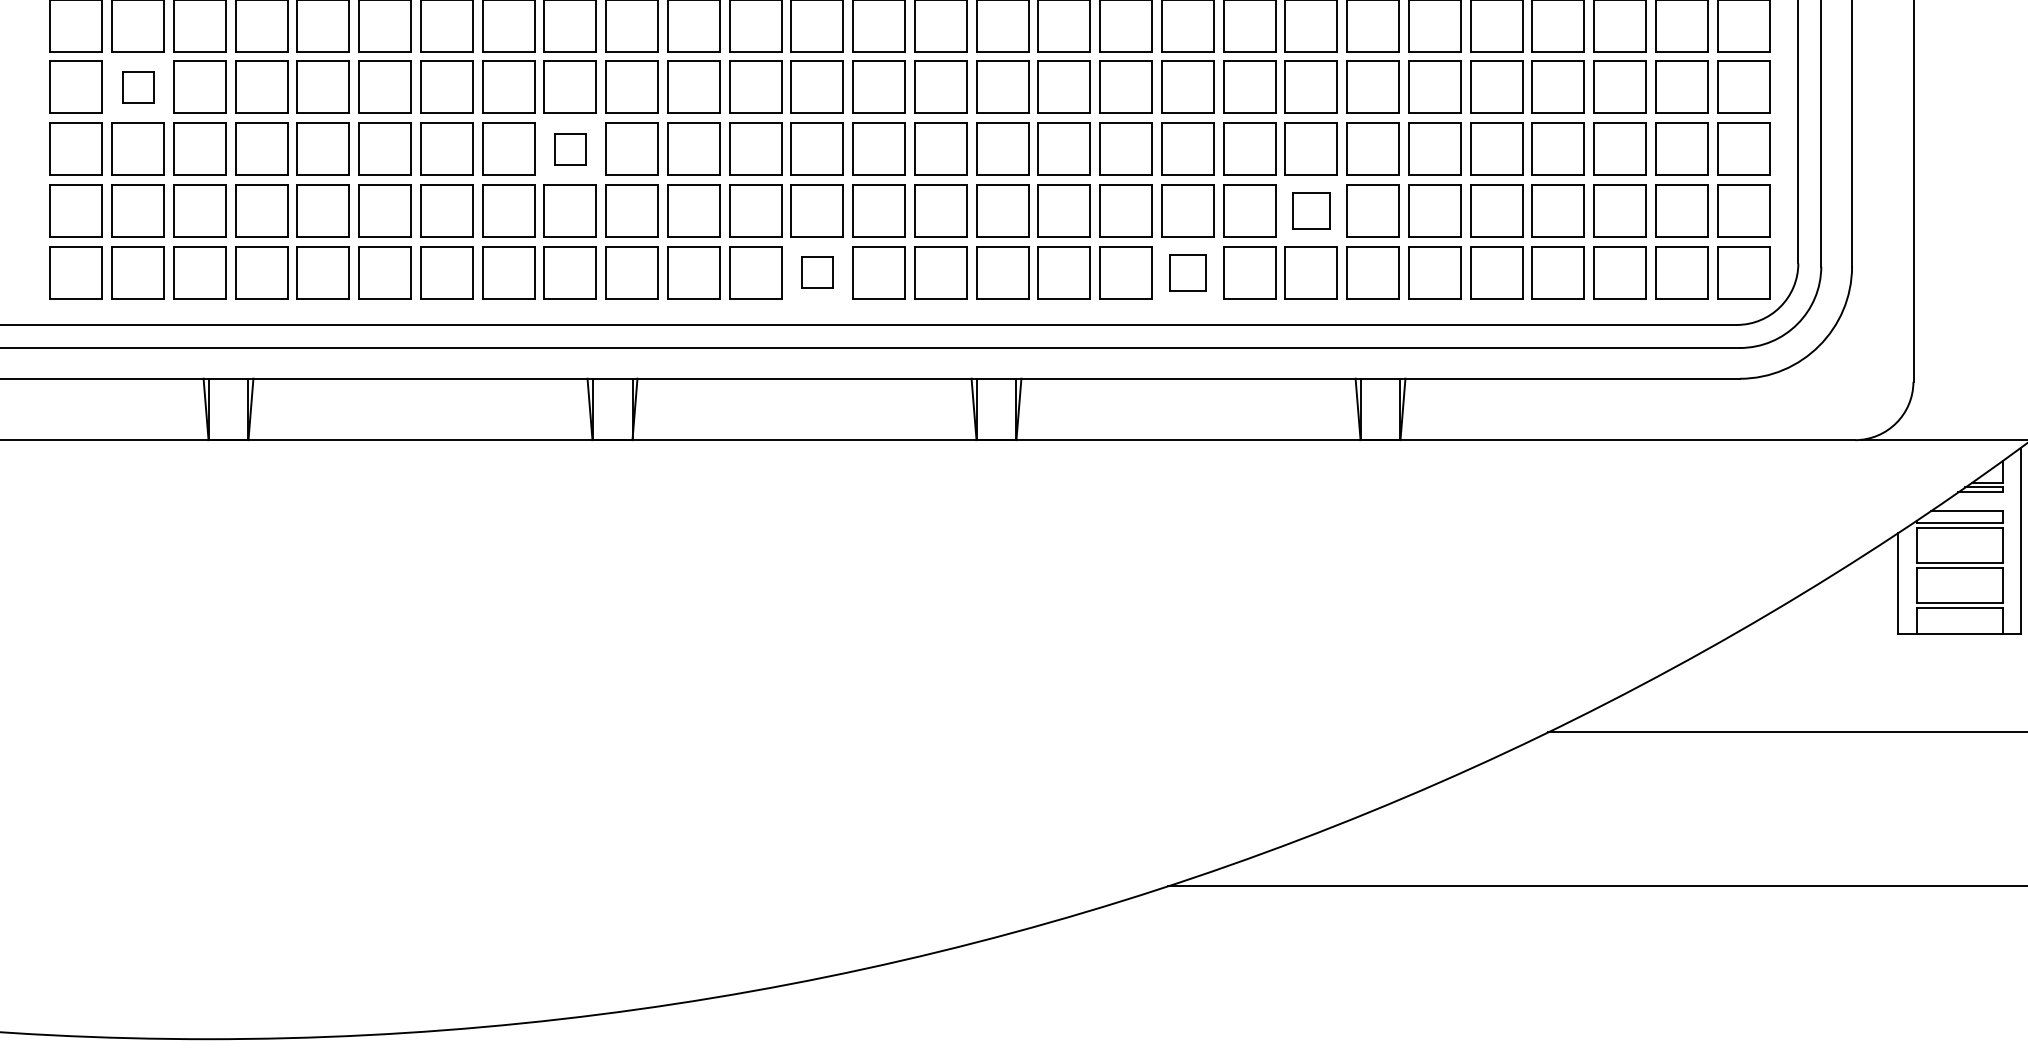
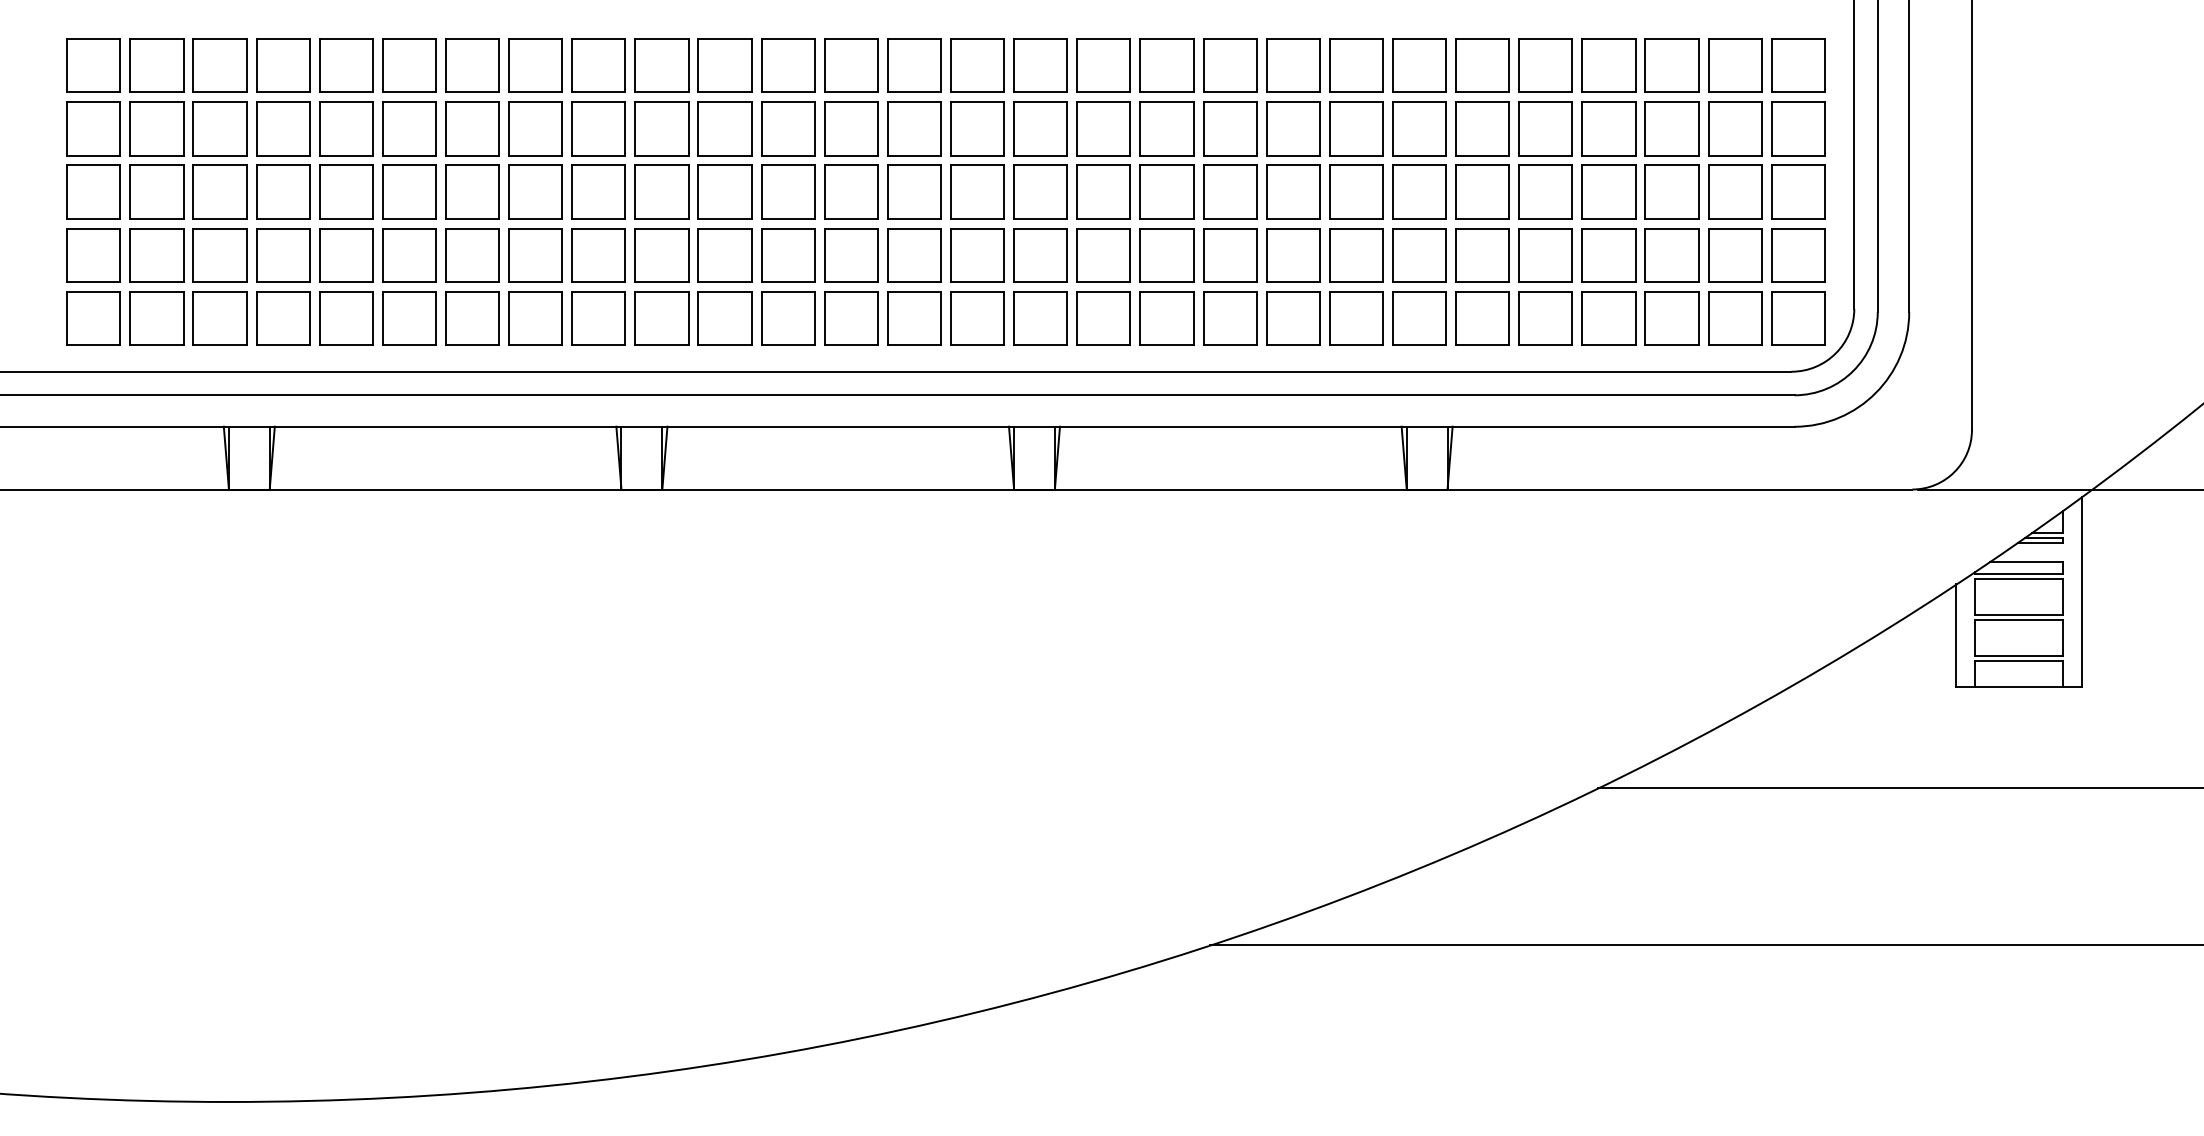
part: (137, 87) -> (156, 128), size x1.67
part: (570, 148) -> (598, 191), size x1.67
part: (1311, 211) -> (1356, 255), size x1.43
part: (817, 272) -> (851, 318), size x1.67
part: (1188, 272) -> (1230, 318), size x1.43

